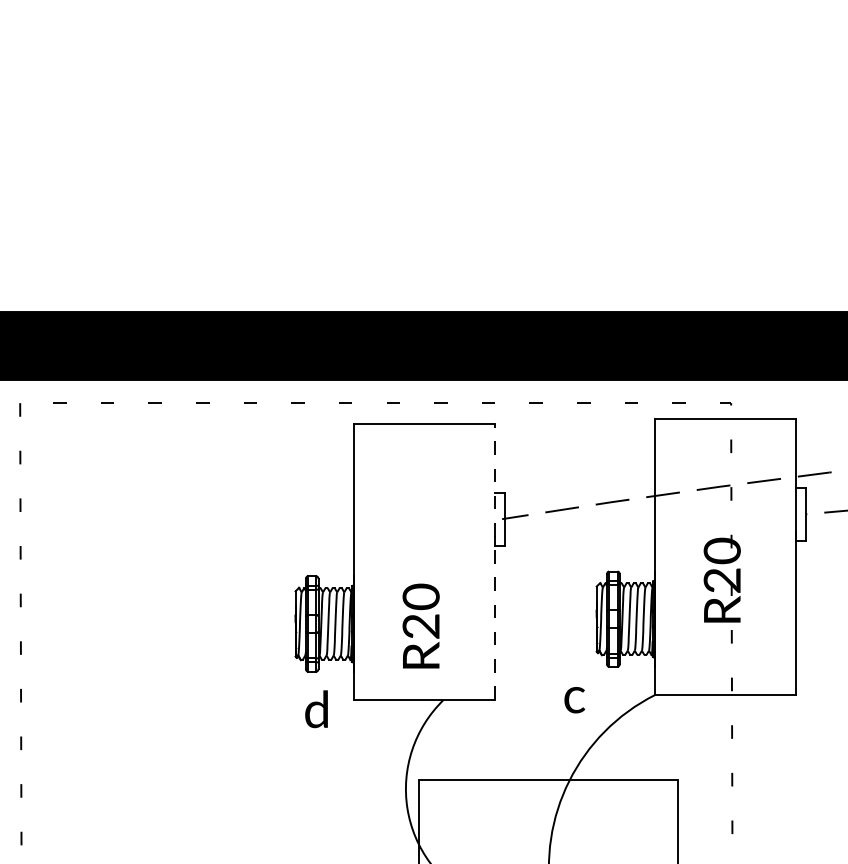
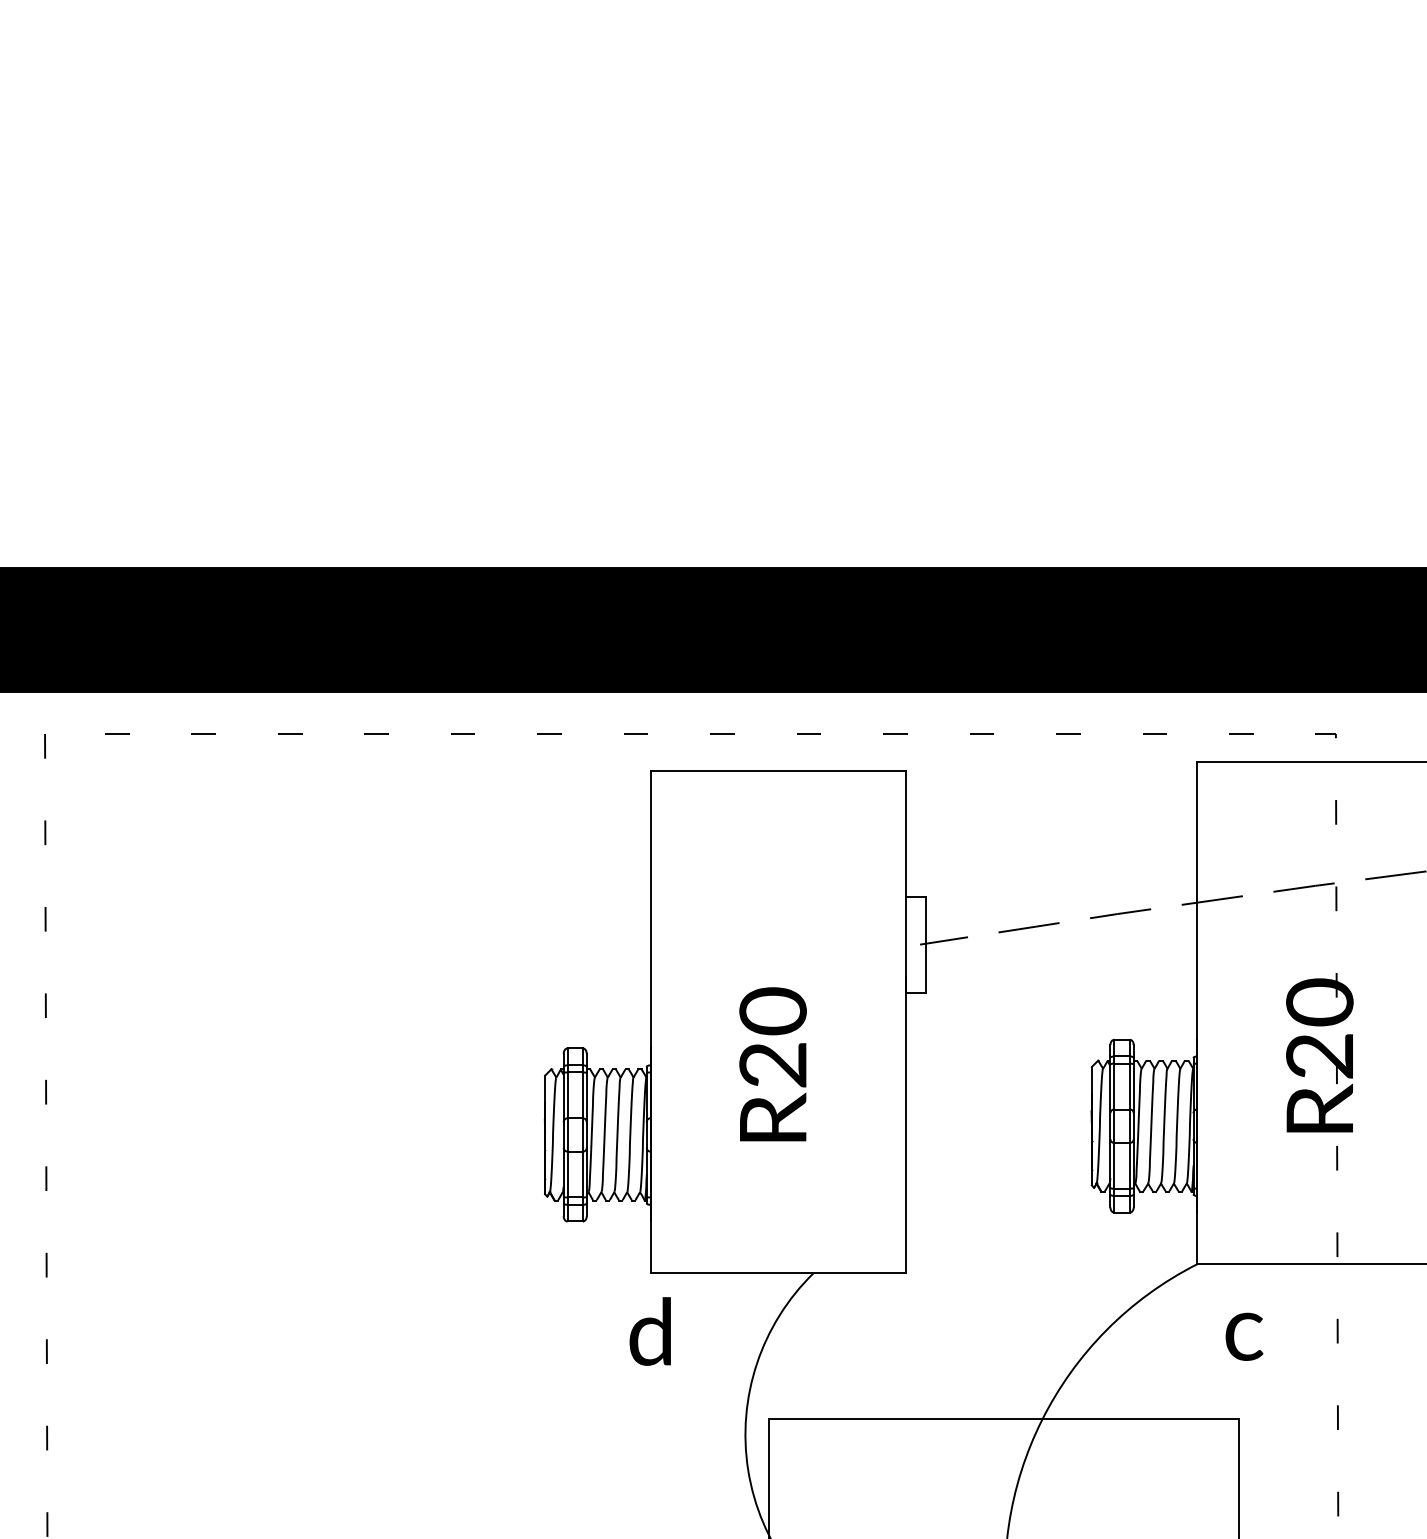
line: (494, 561) -> (906, 1021), dashed -> solid
text: (420, 625) -> (771, 1063), moved
text: (574, 700) -> (1243, 1337), moved
text: (316, 709) -> (650, 1331), moved

